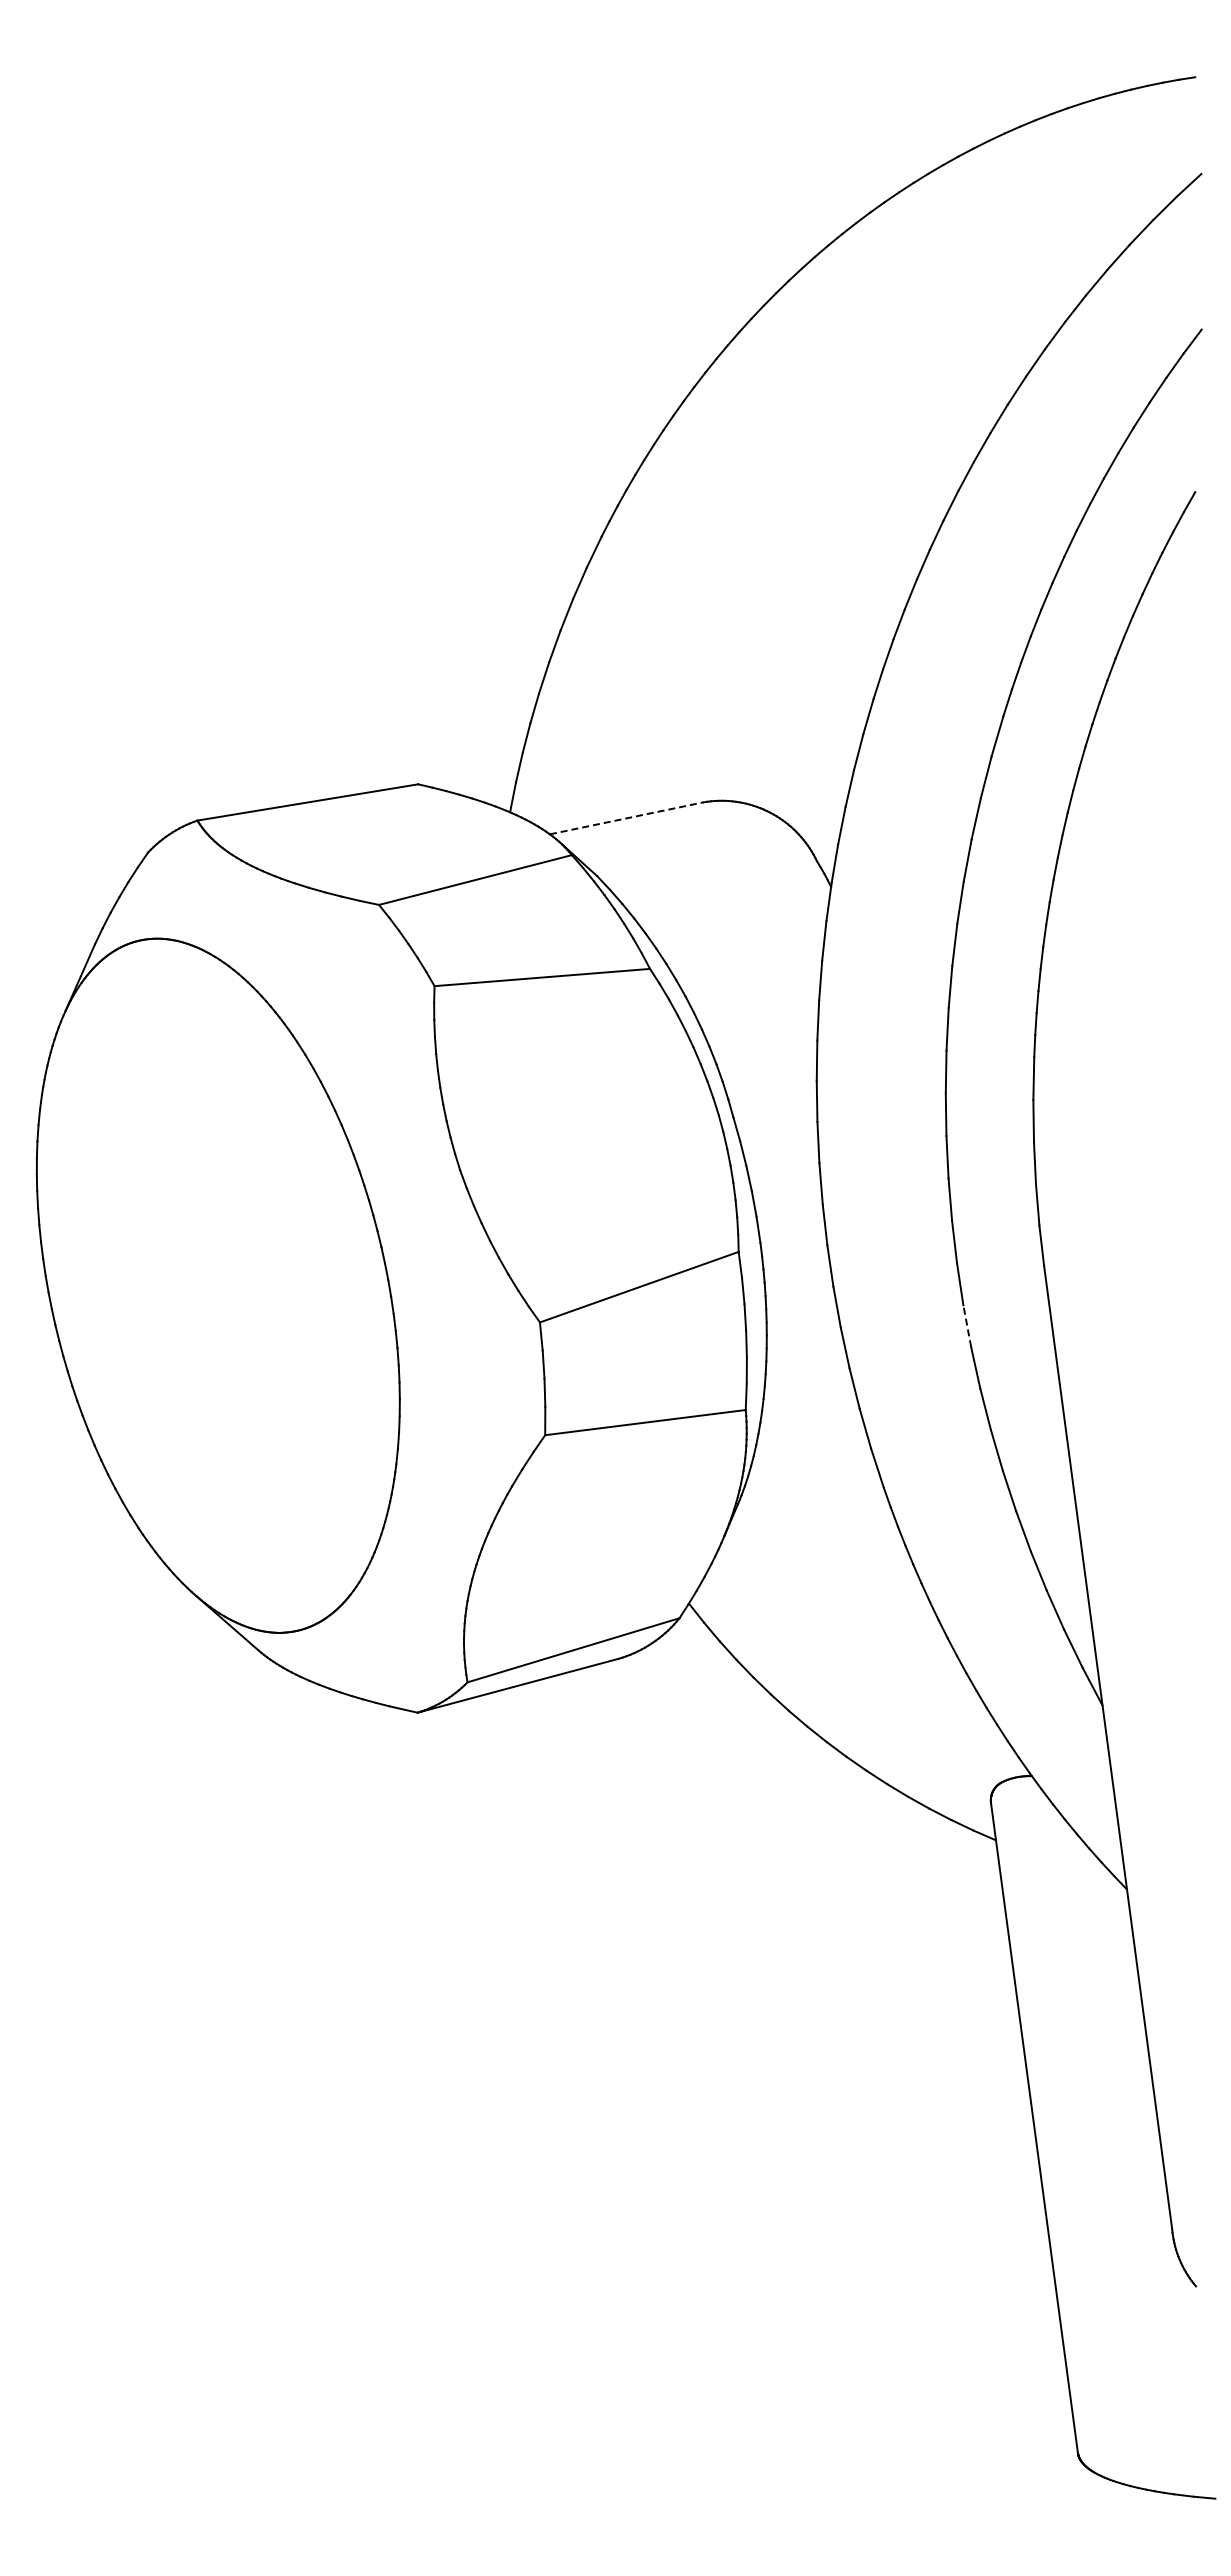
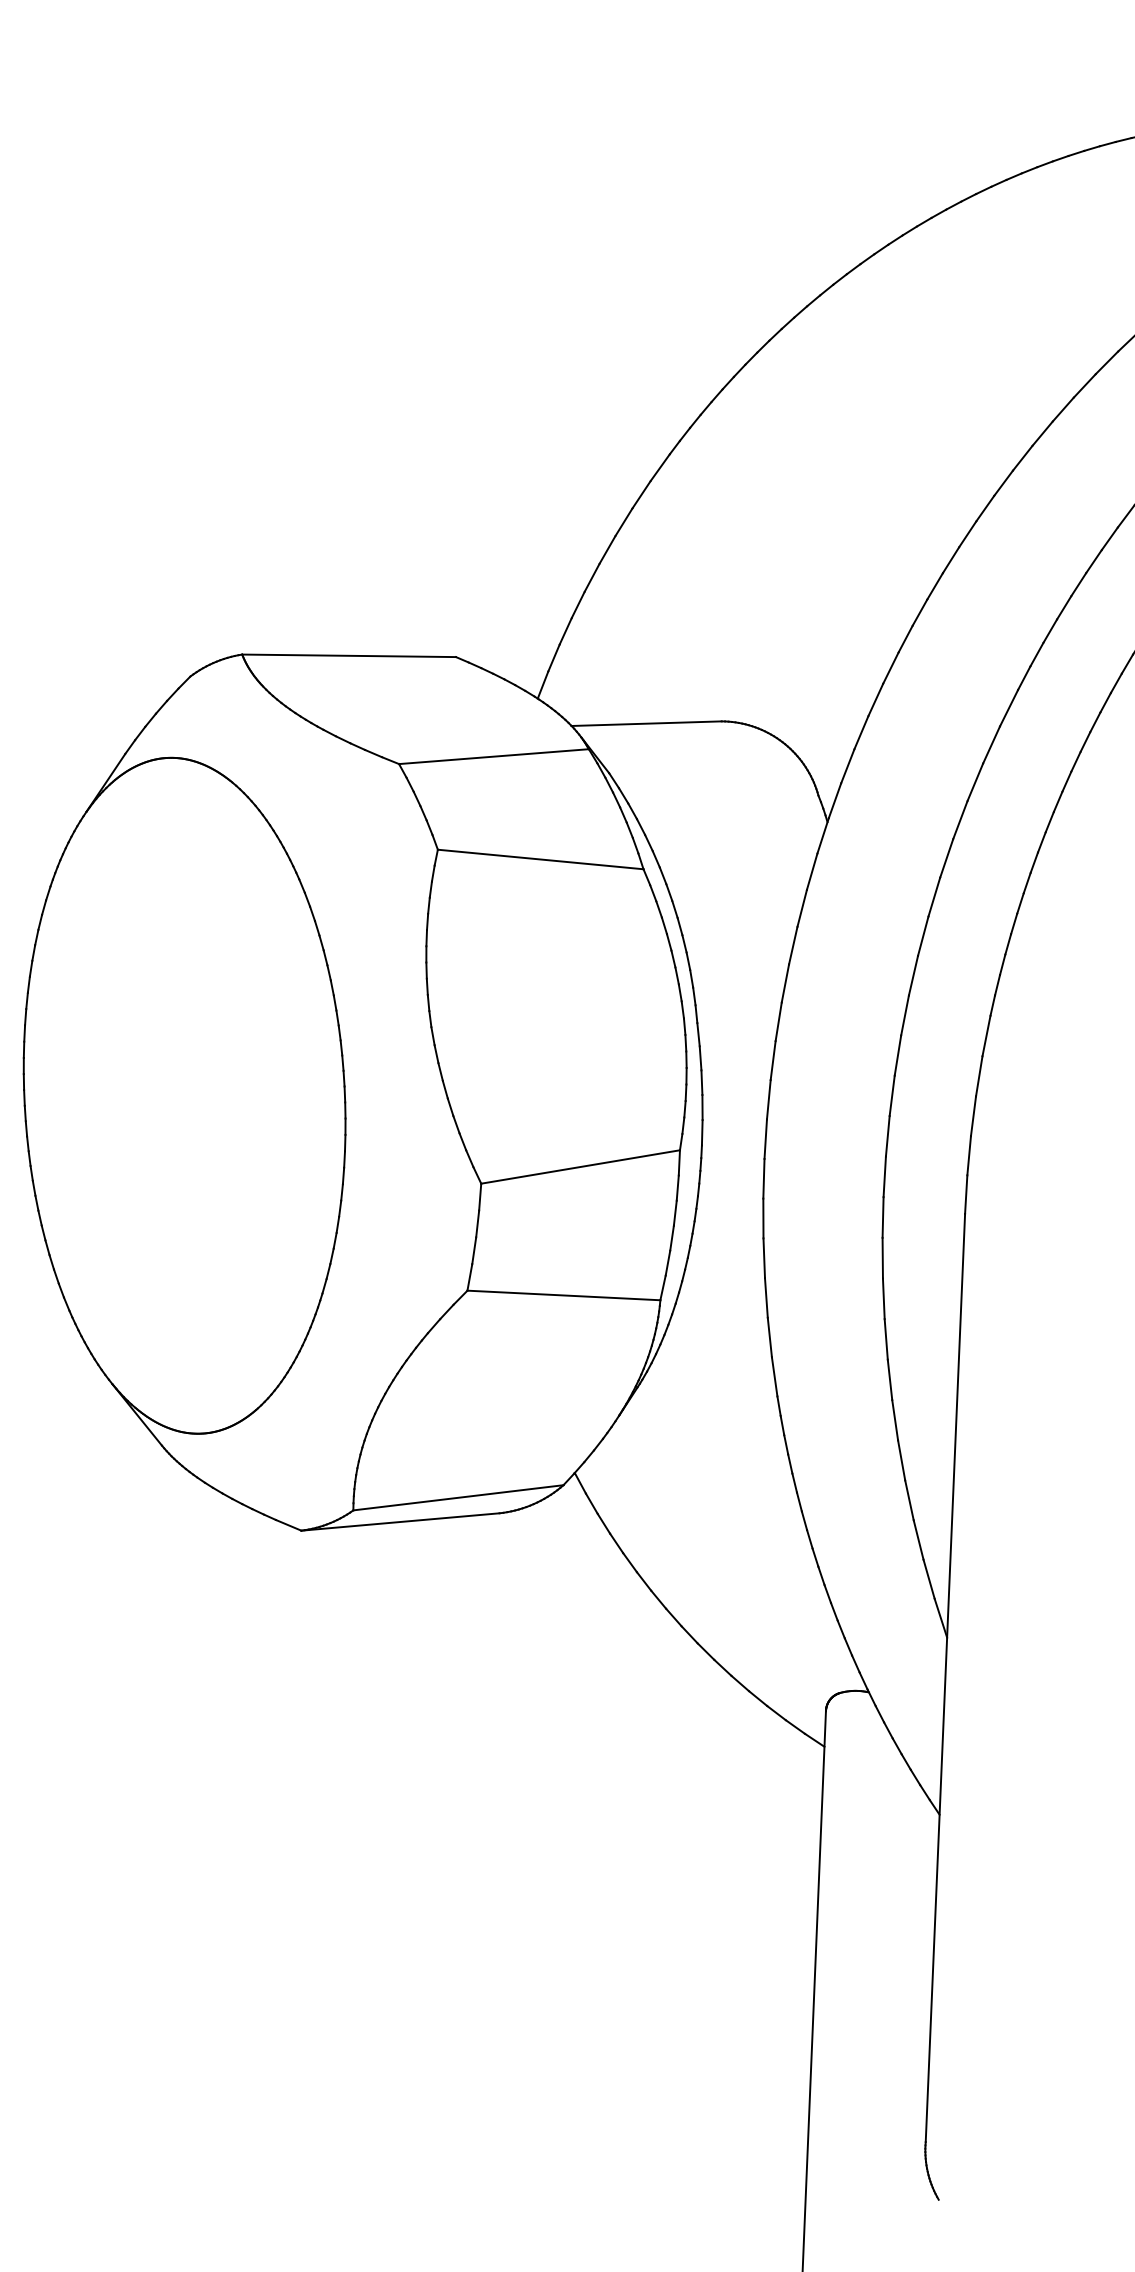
line: (626, 818) -> (646, 723), dashed -> solid
line: (967, 1325) -> (883, 1257), dashed -> solid

